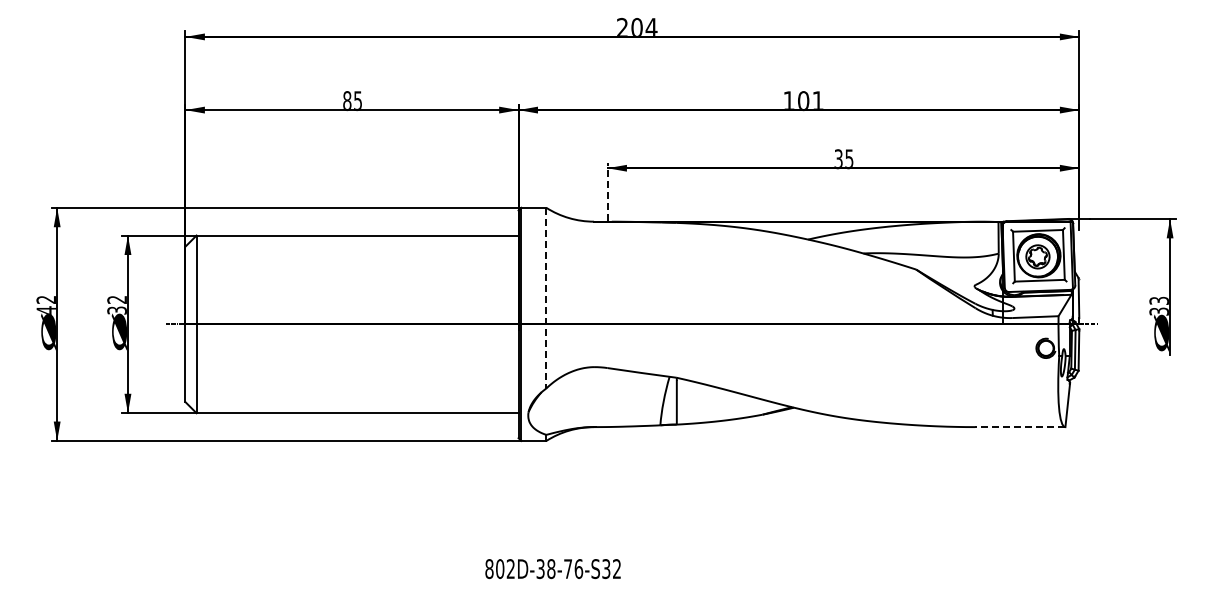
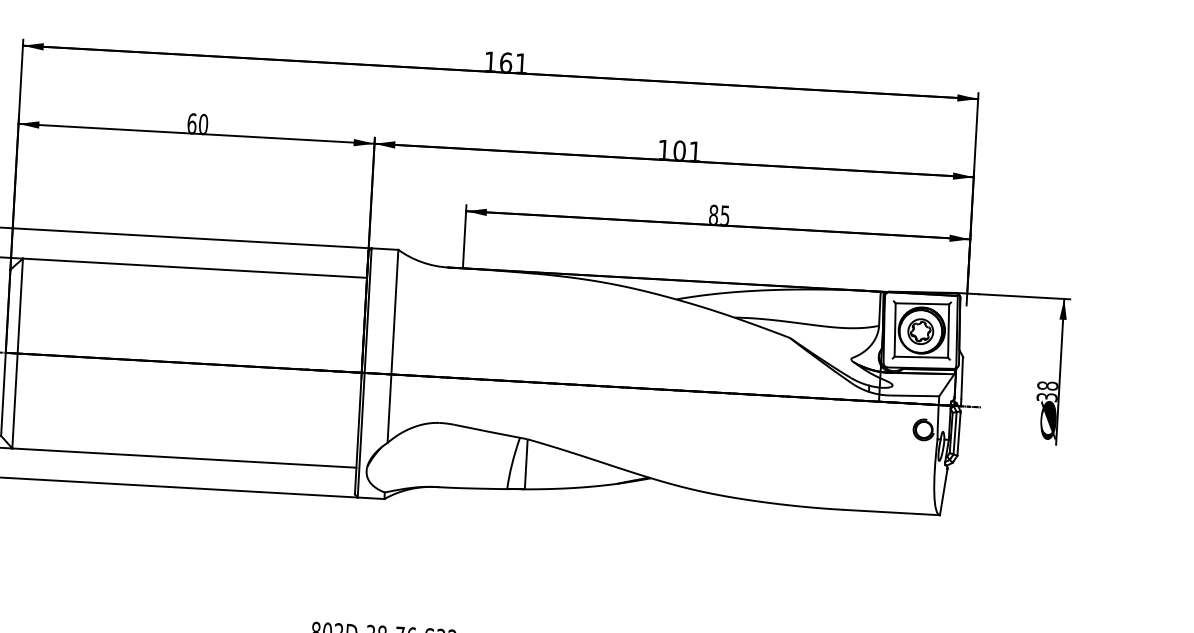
text: (637, 26) -> (506, 61), 204 -> 161
text: (352, 99) -> (197, 122), 85 -> 60
text: (838, 159) -> (713, 215), 35 -> 85
line: (607, 191) -> (464, 236), dashed -> solid
line: (546, 298) -> (393, 346), dashed -> solid
text: (1158, 300) -> (1047, 385), 33 -> 38
line: (1019, 427) -> (890, 512), dashed -> solid

